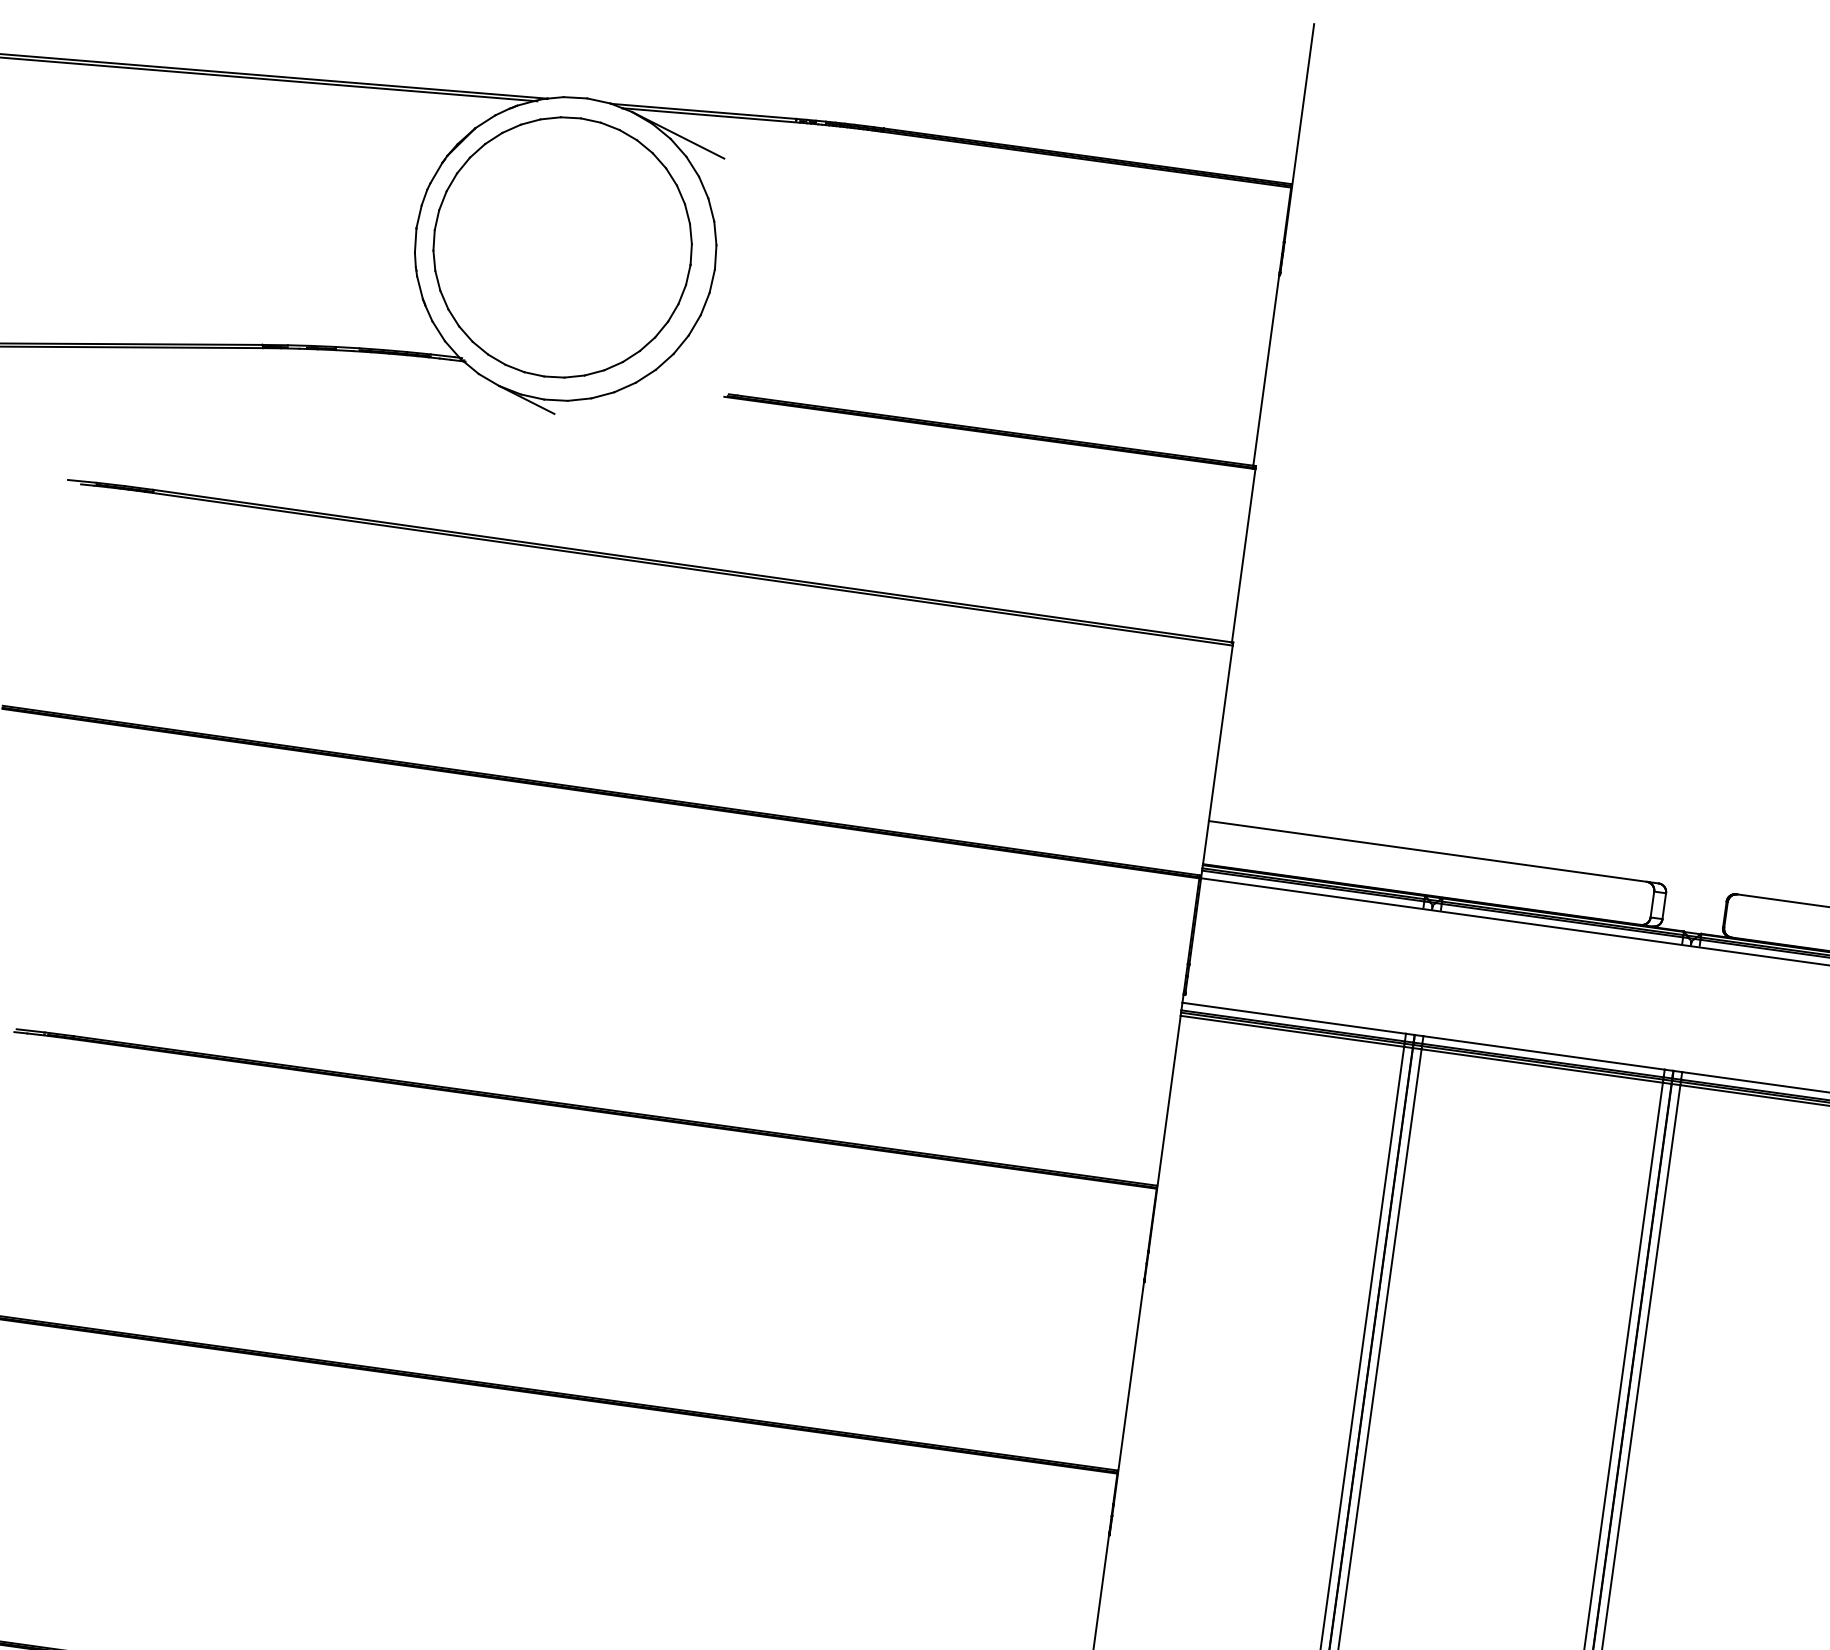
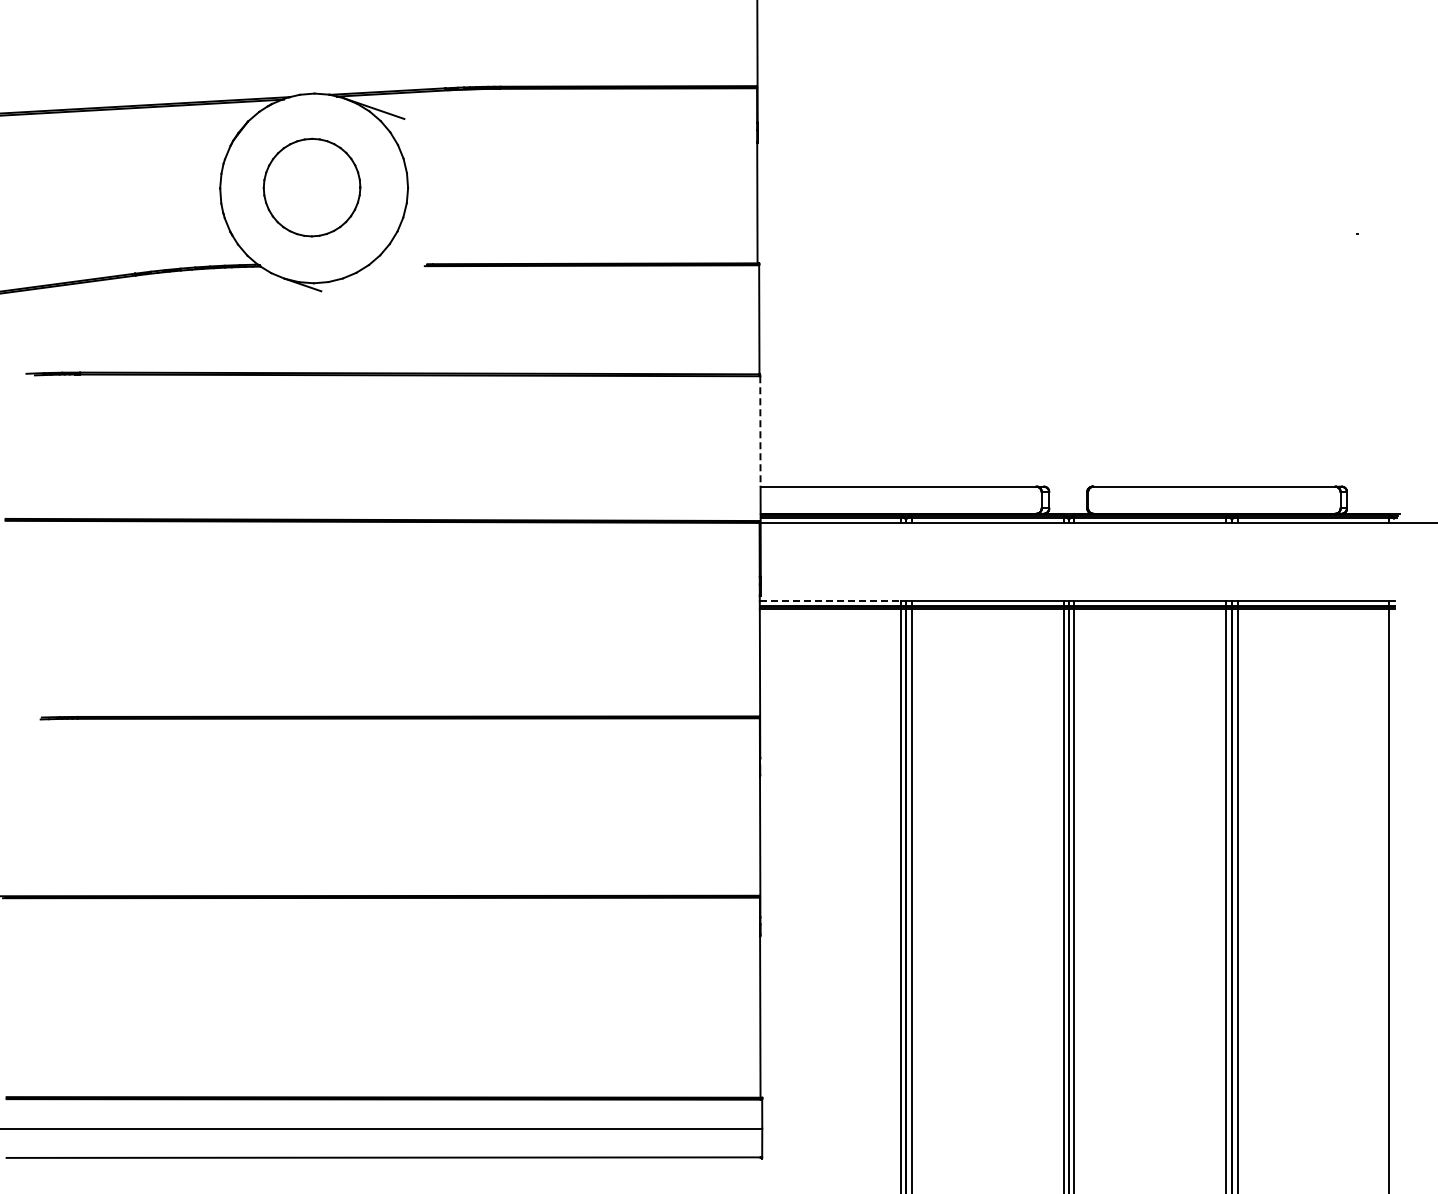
part: (561, 246) -> (311, 187), size x0.6
line: (1220, 733) -> (760, 431), solid -> dashed
line: (1294, 1018) -> (830, 601), solid -> dashed

